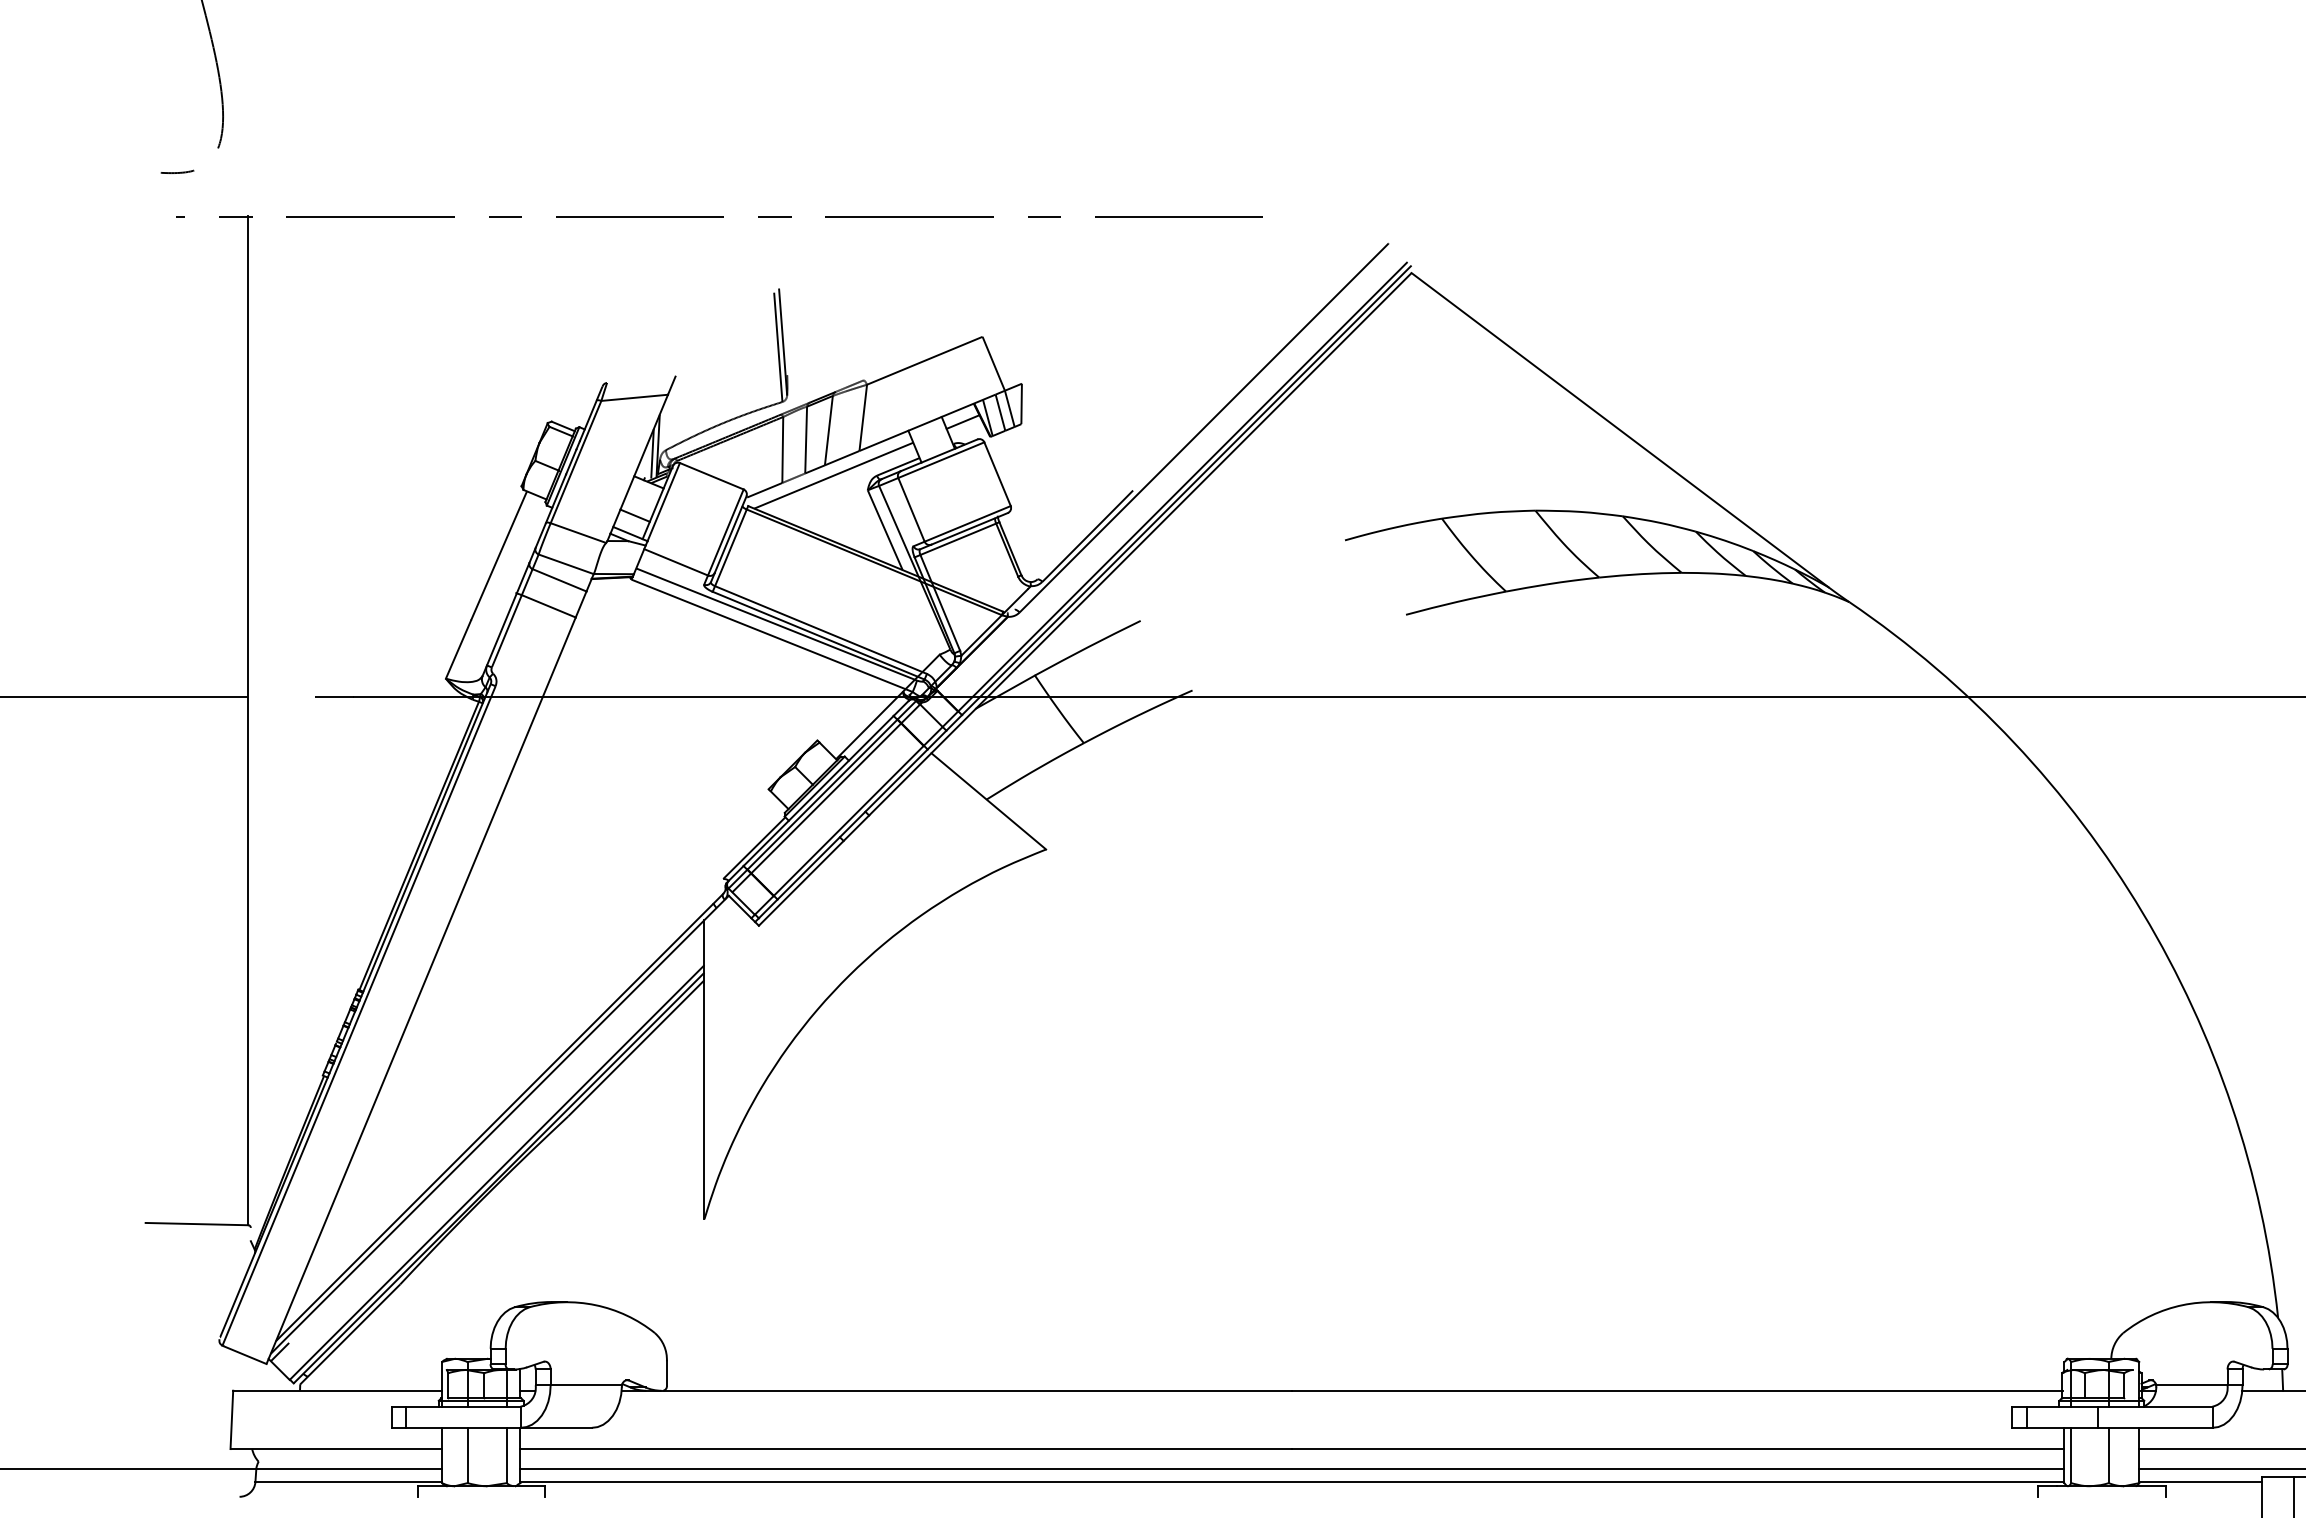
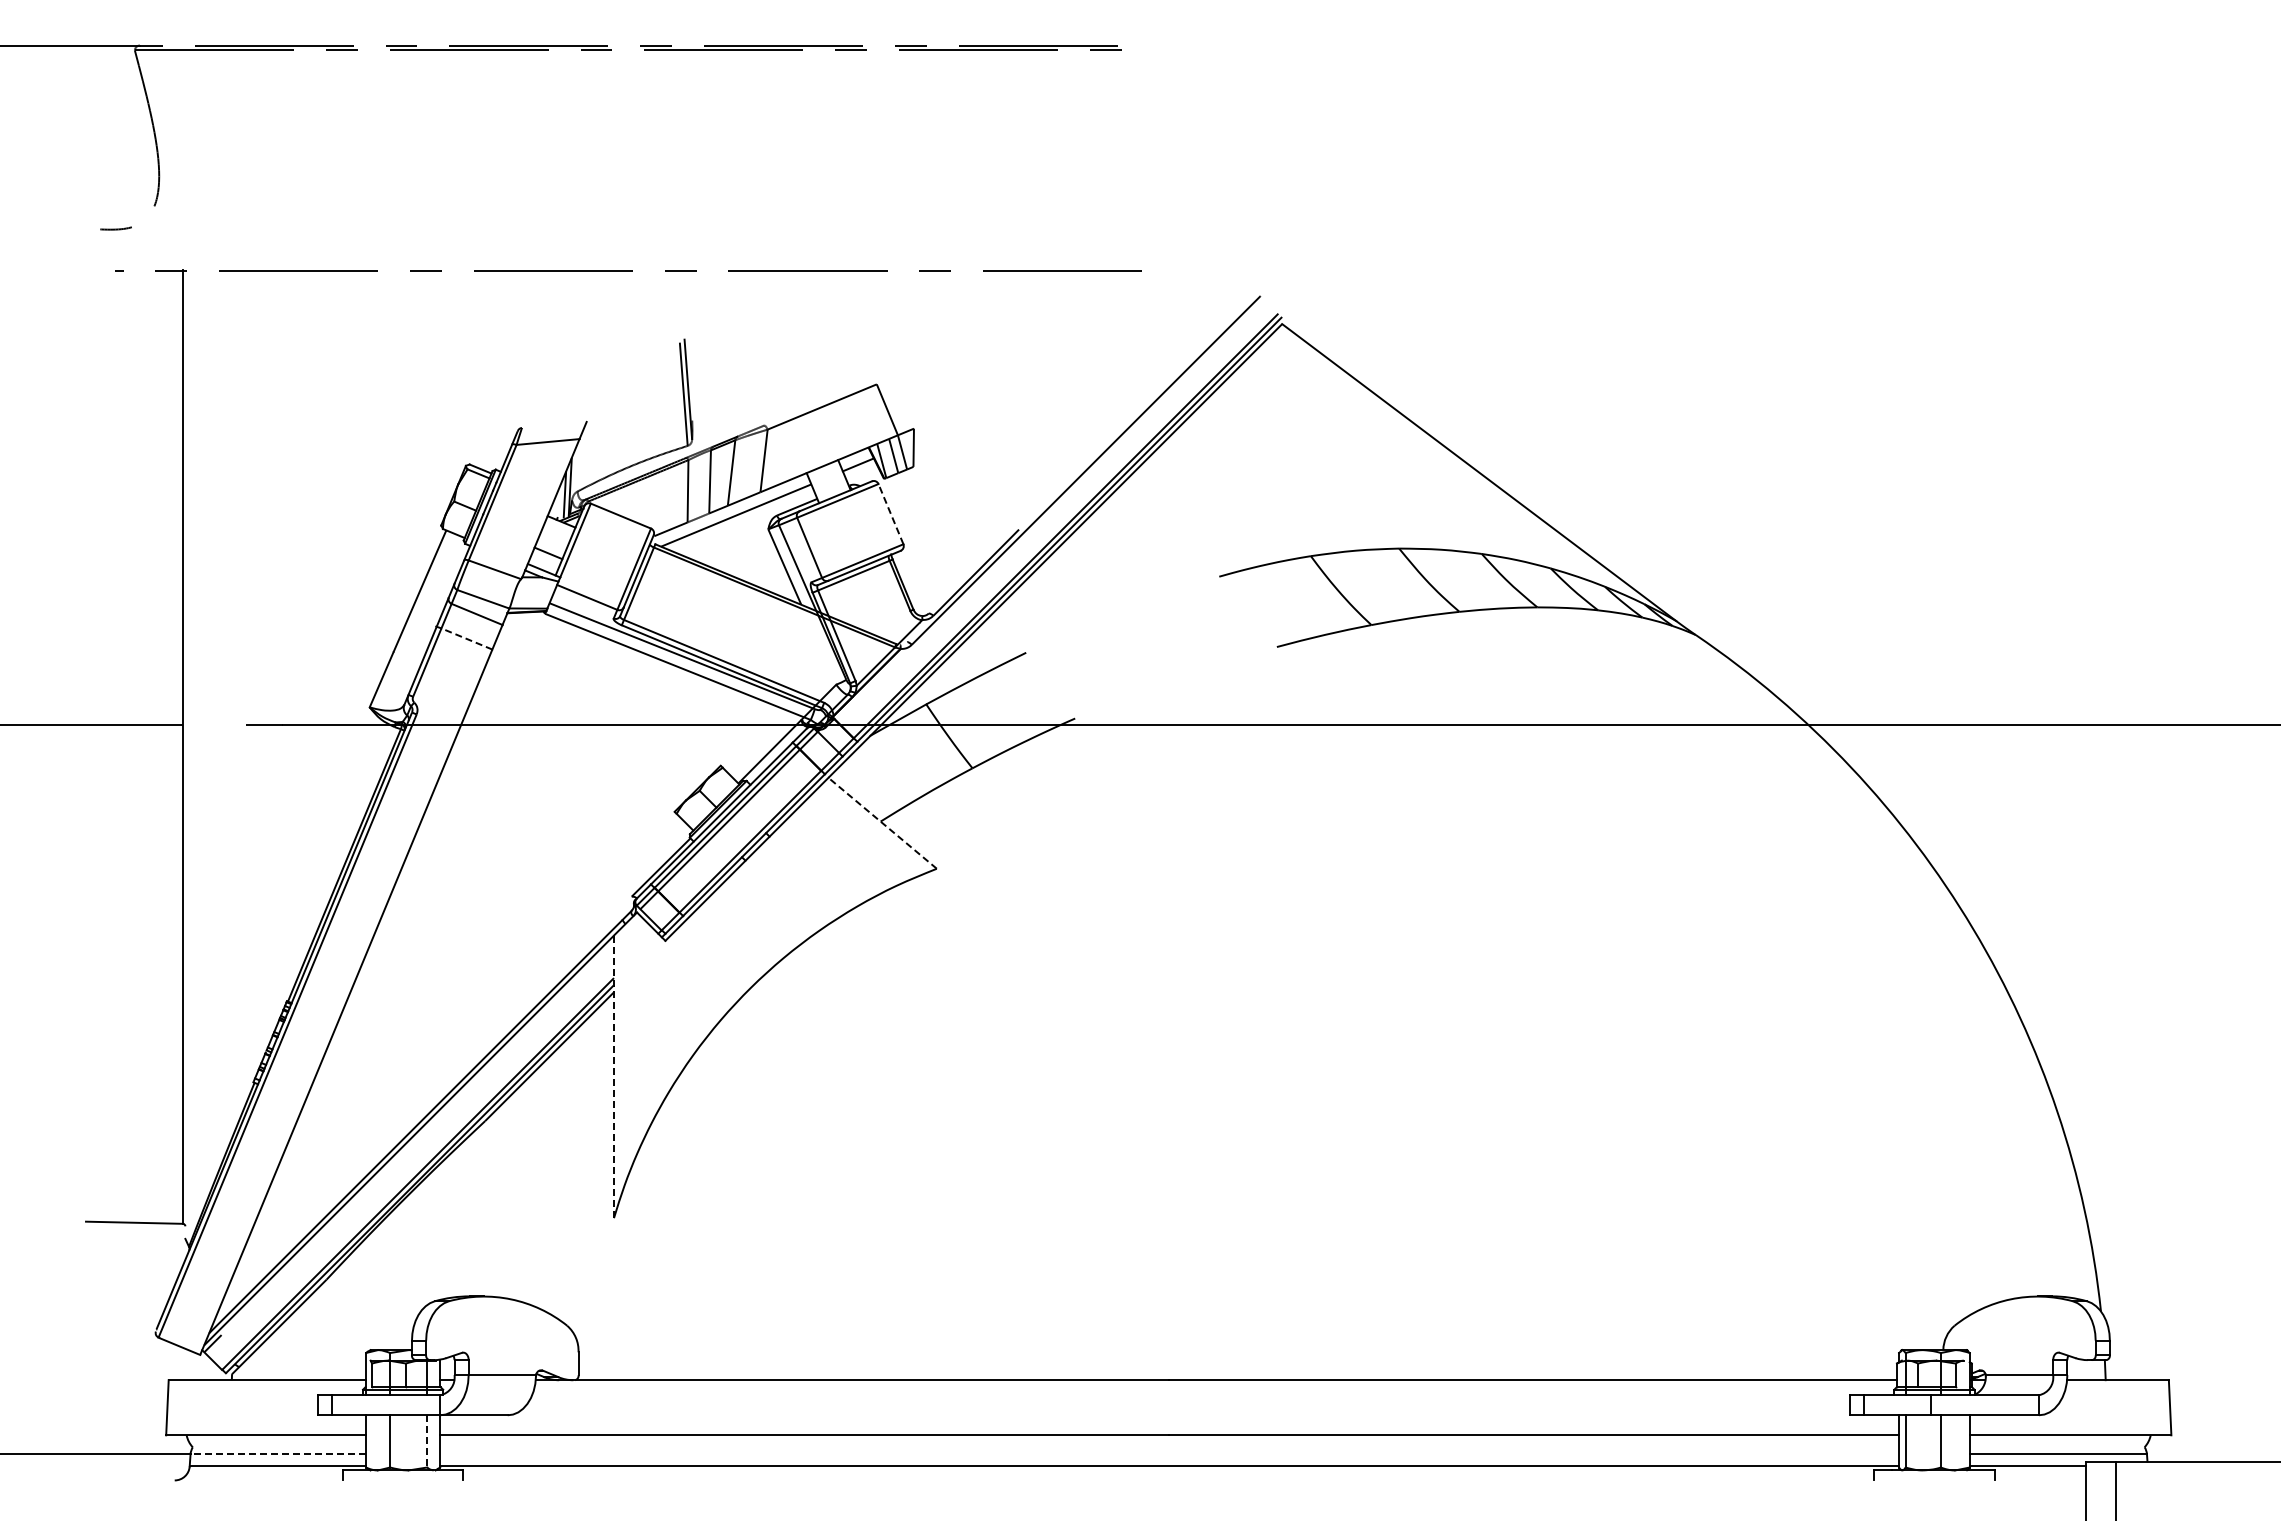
line: (997, 474) -> (890, 514), solid -> dashed
line: (548, 606) -> (466, 639), solid -> dashed
line: (988, 801) -> (882, 823), solid -> dashed
line: (704, 1069) -> (614, 1076), solid -> dashed
line: (507, 1455) -> (427, 1441), solid -> dashed
line: (349, 1469) -> (278, 1454), solid -> dashed
line: (1292, 1469) -> (1169, 1454), removed

